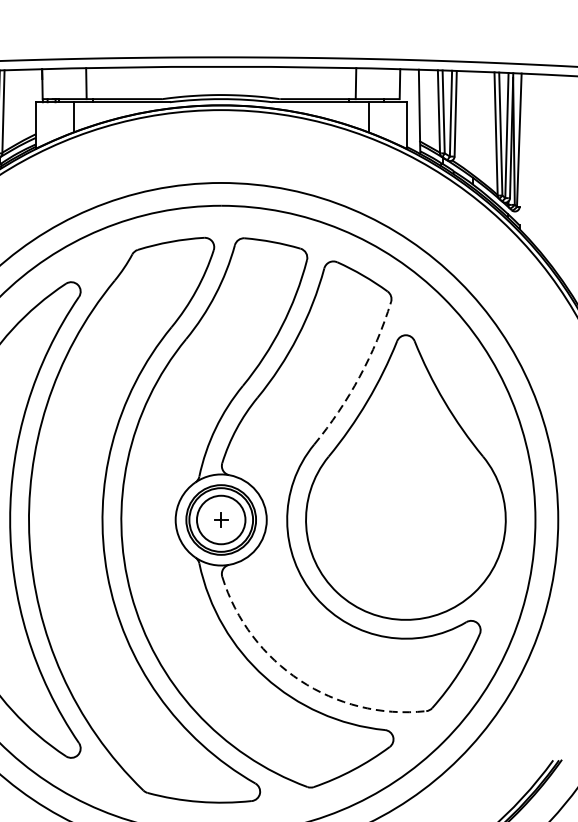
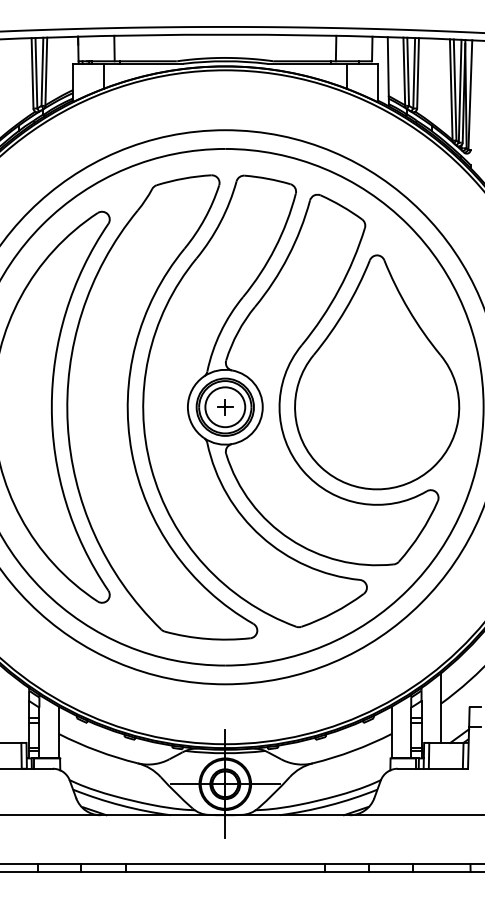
arc: (360, 376) -> (339, 289), dashed -> solid
part: (221, 520) -> (225, 407), size x1.43
arc: (300, 680) -> (290, 539), dashed -> solid

